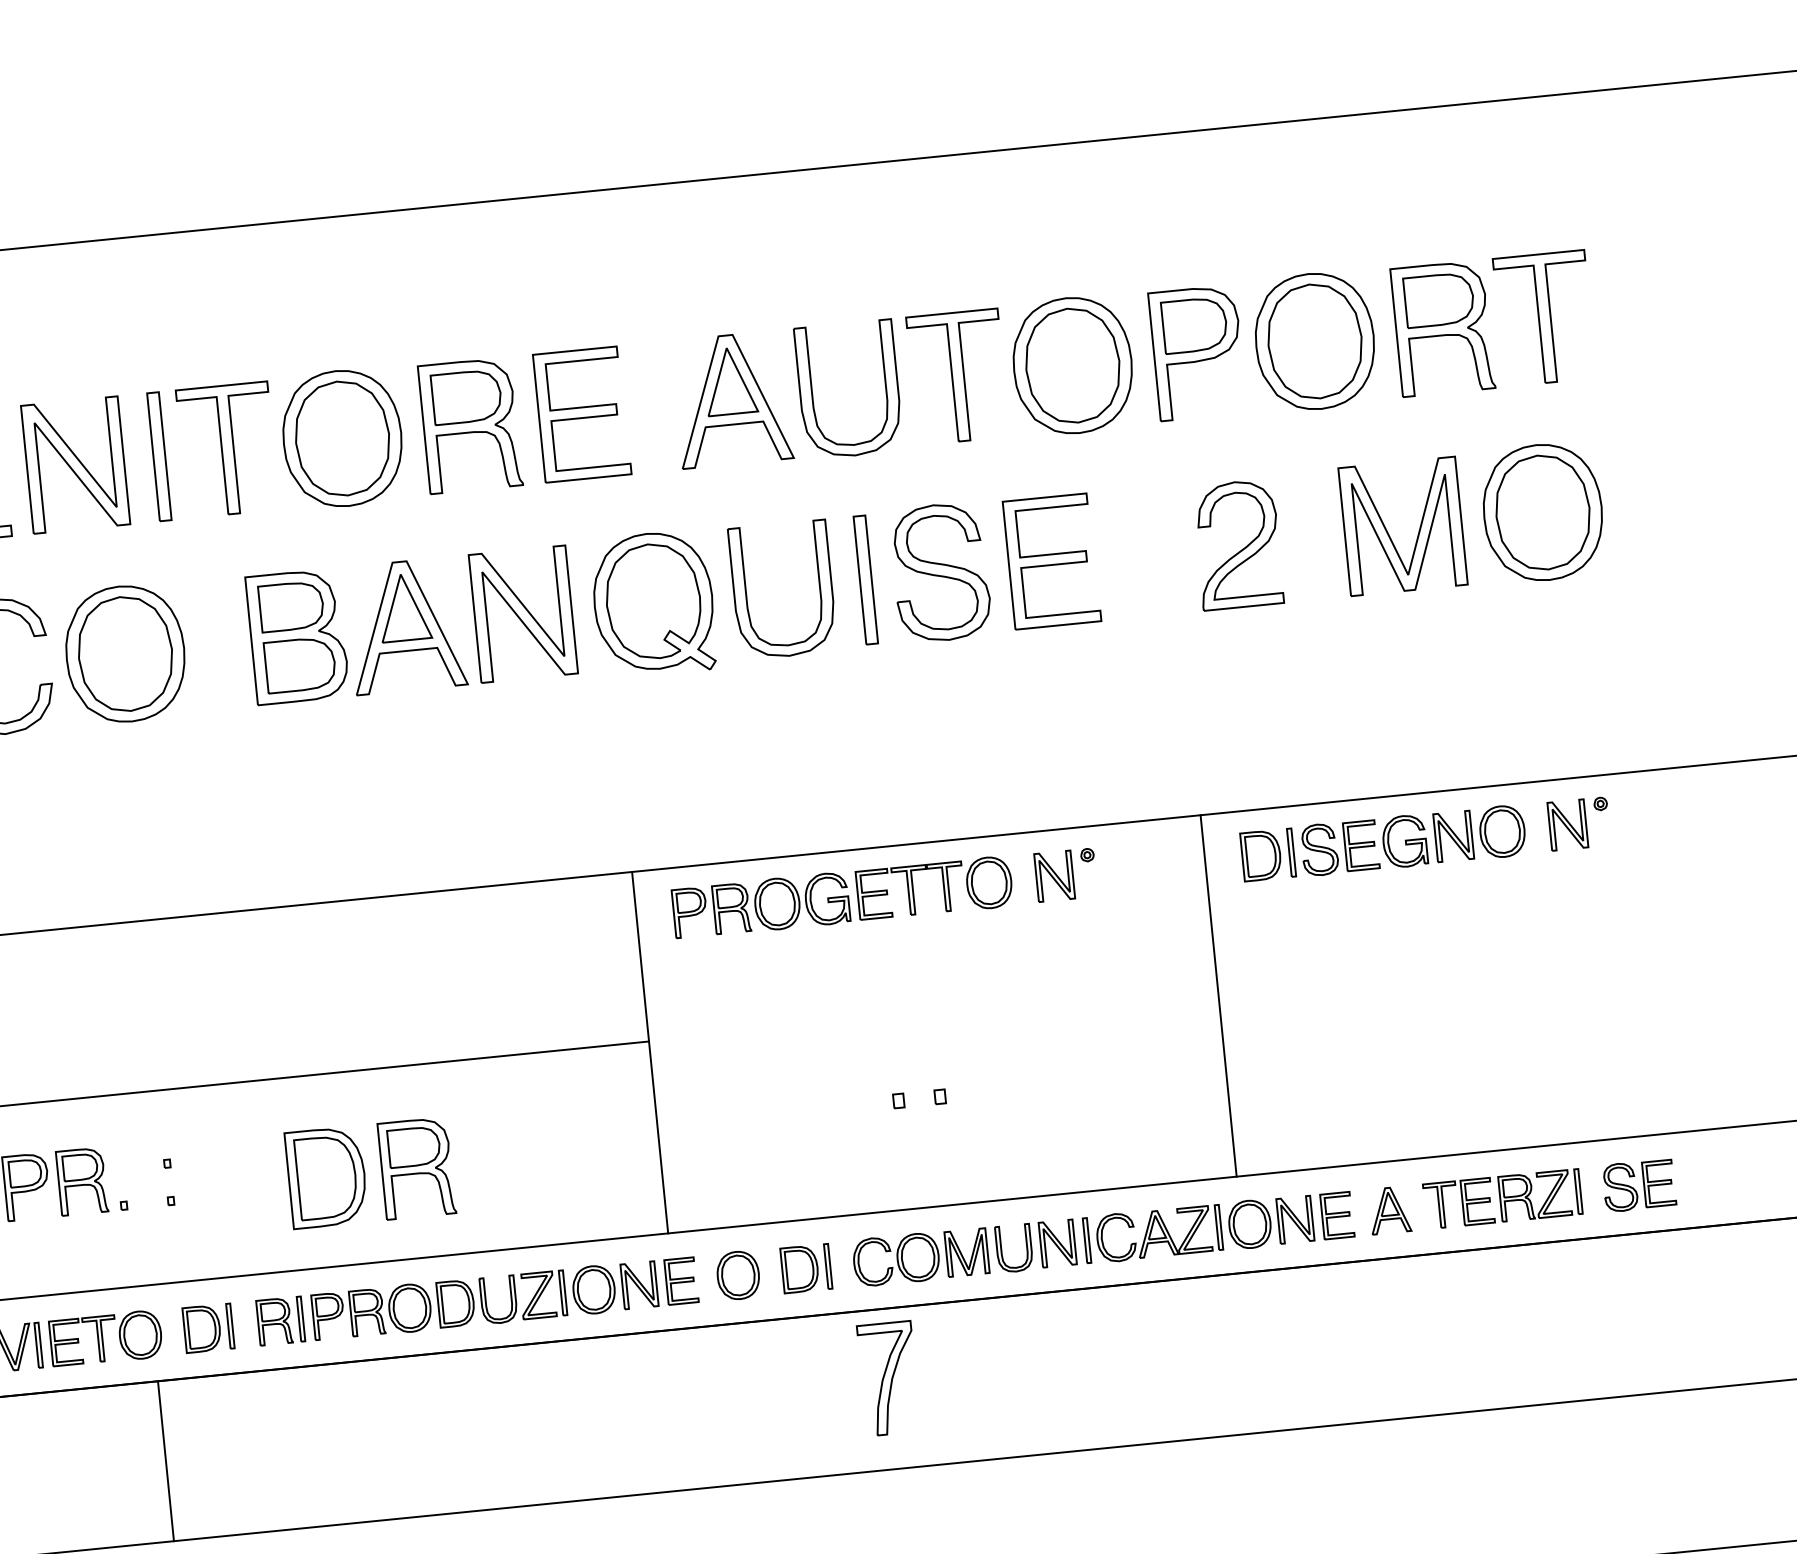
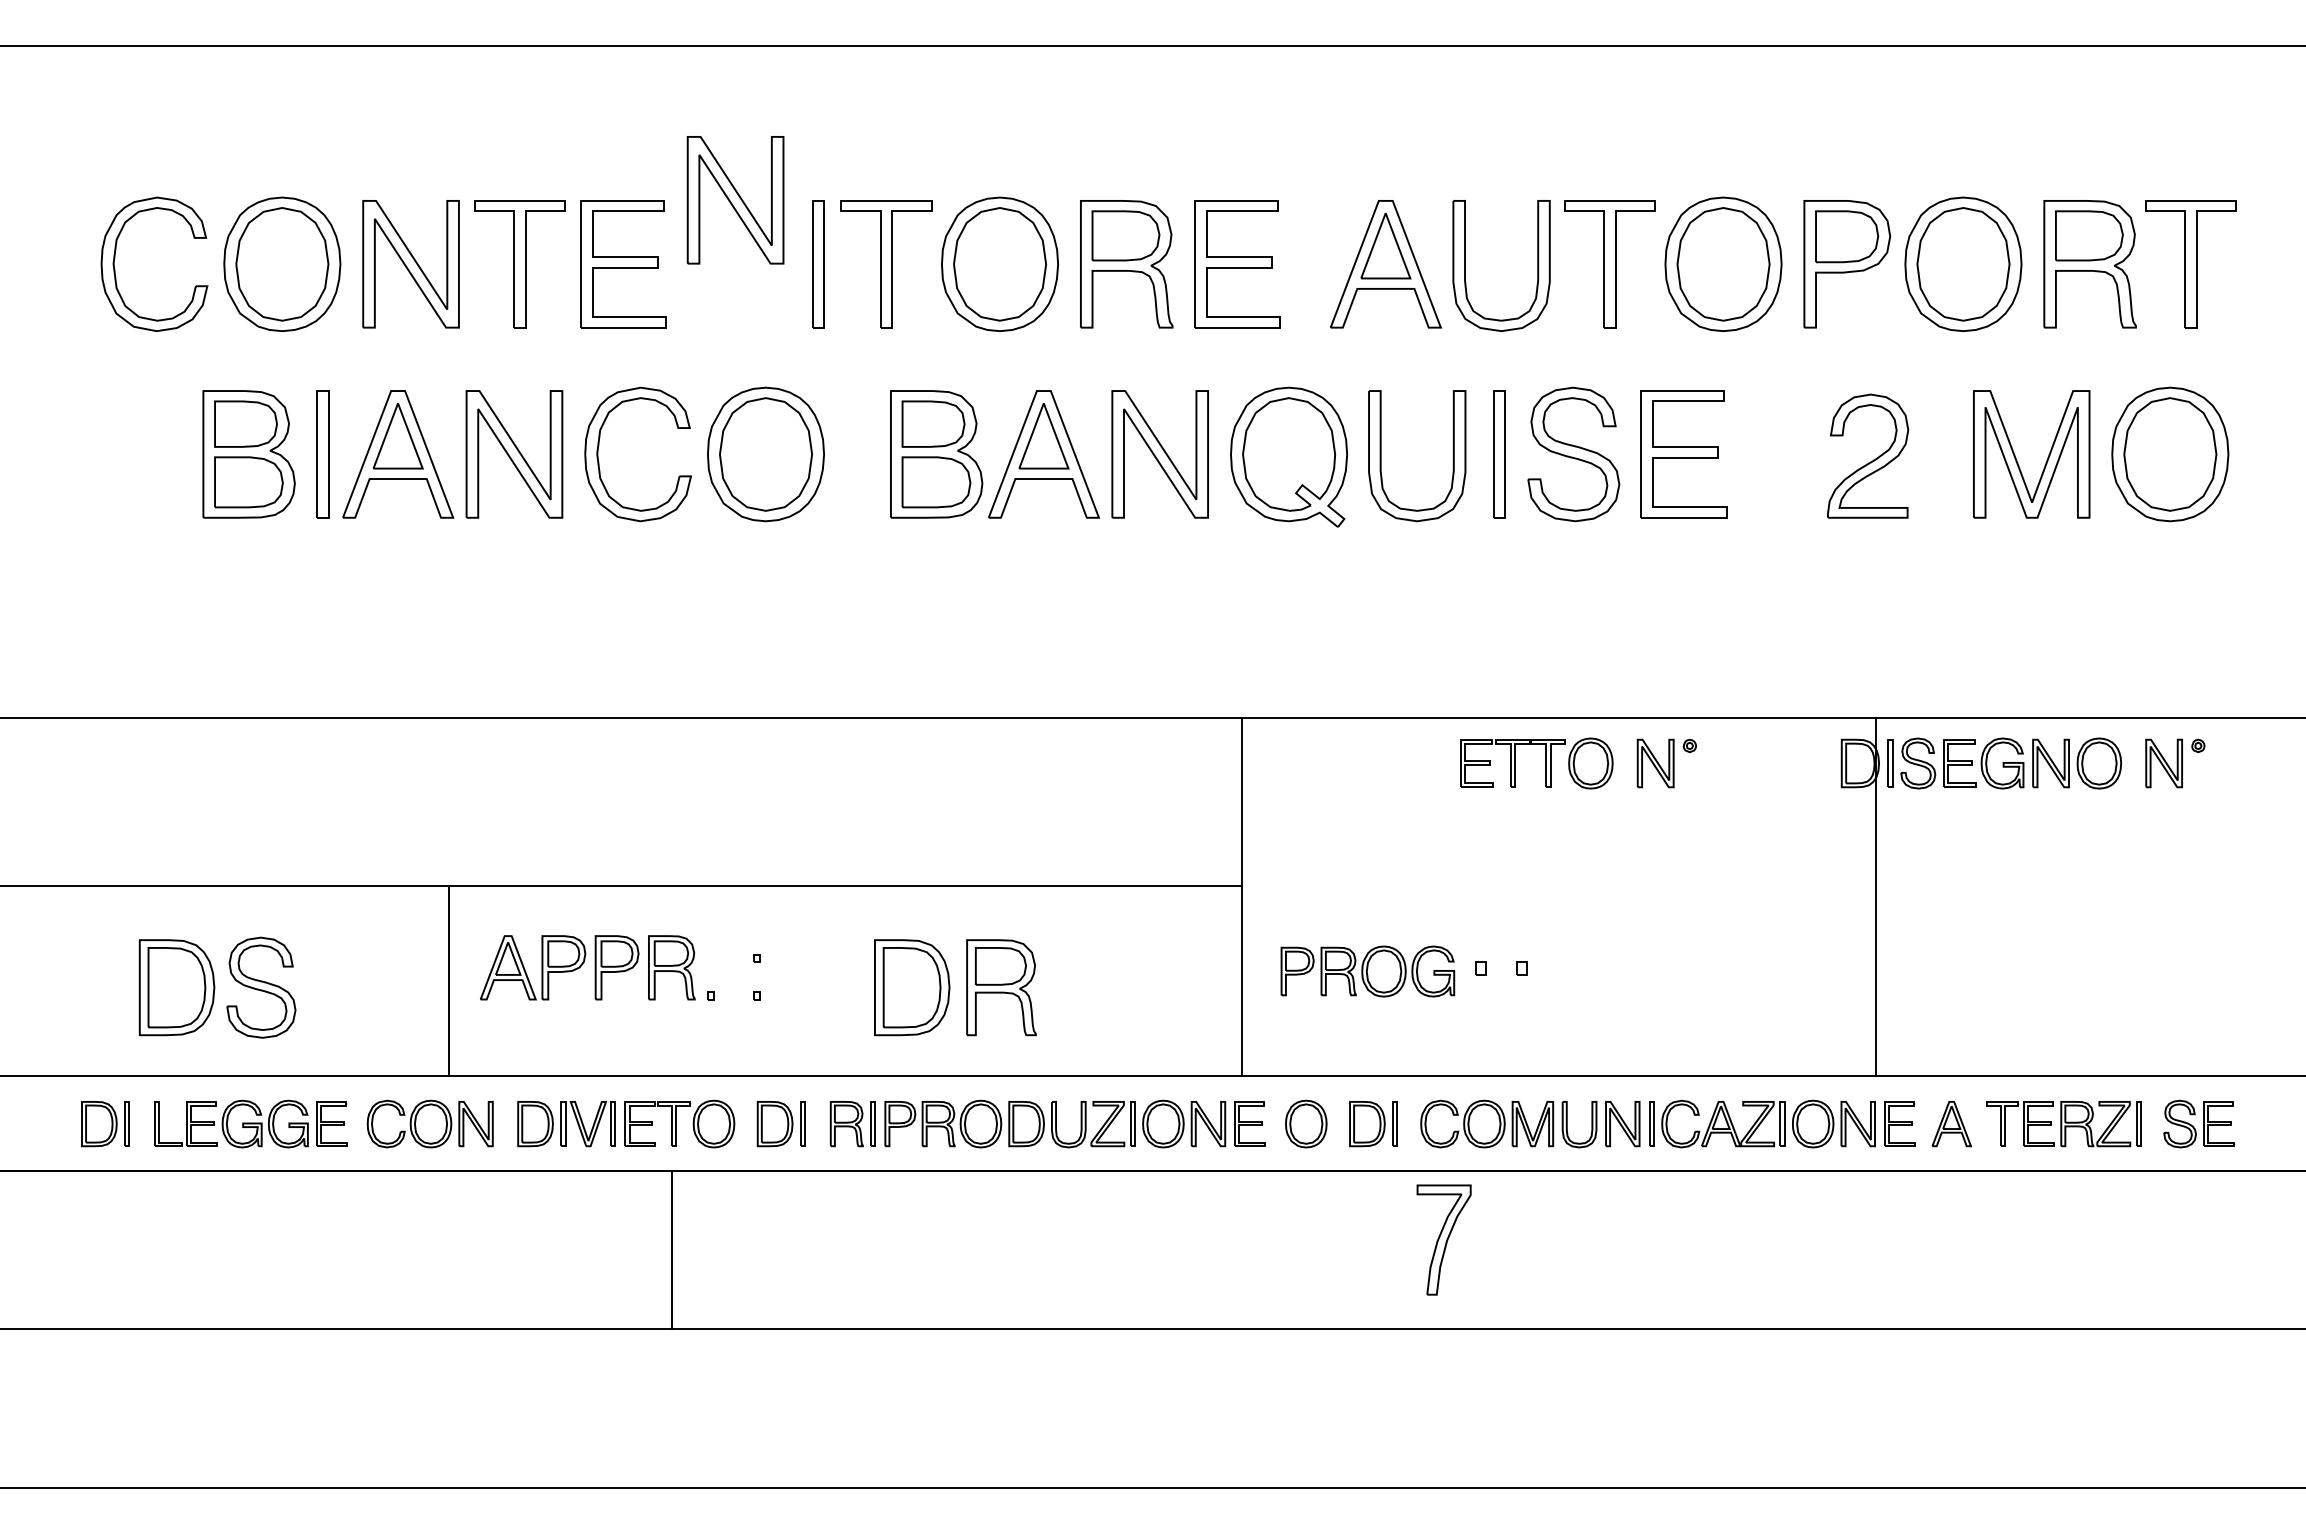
part: (75, 465) -> (735, 200), moved
part: (760, 905) -> (1367, 971), moved
line: (1218, 995) -> (1875, 896), moved
line: (165, 1461) -> (671, 1250), moved

